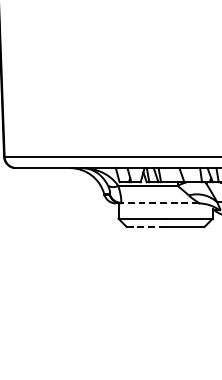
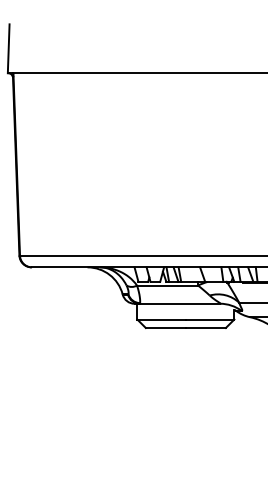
line: (159, 203) -> (179, 303), dashed -> solid
line: (145, 227) -> (165, 328), dashed -> solid

